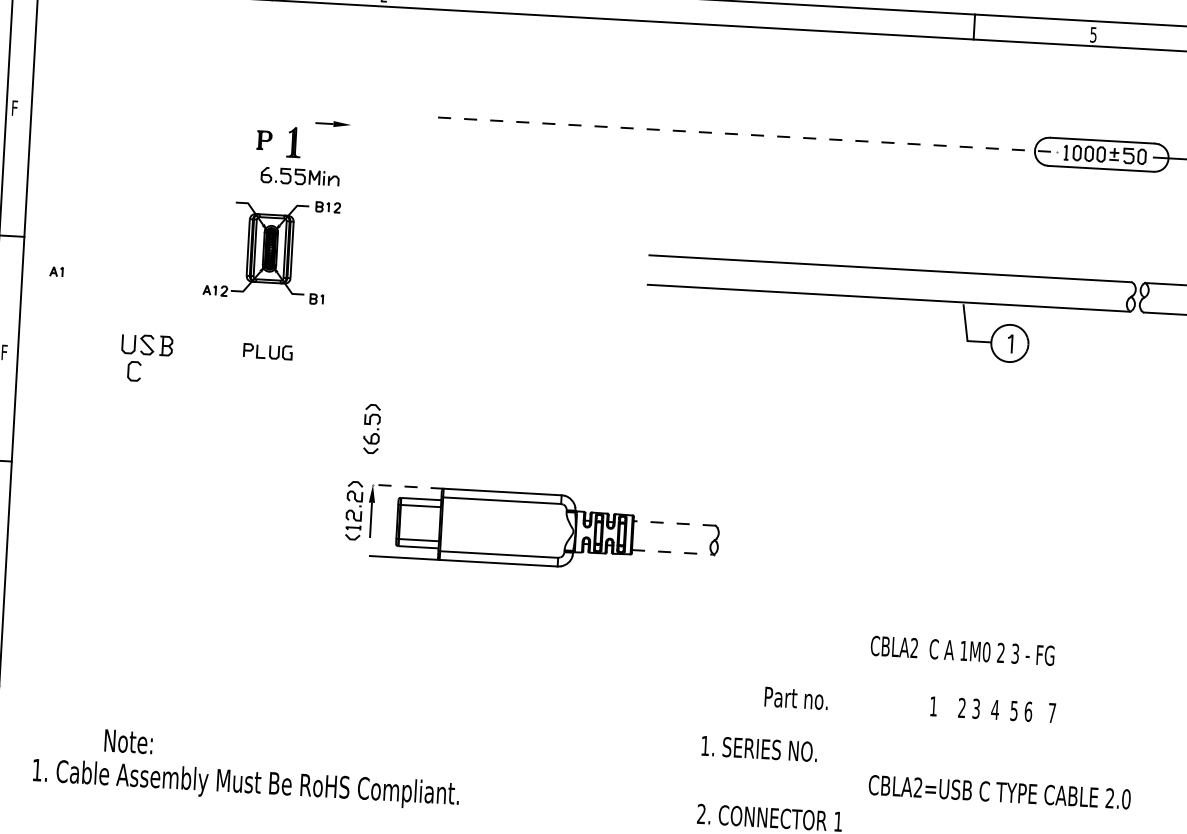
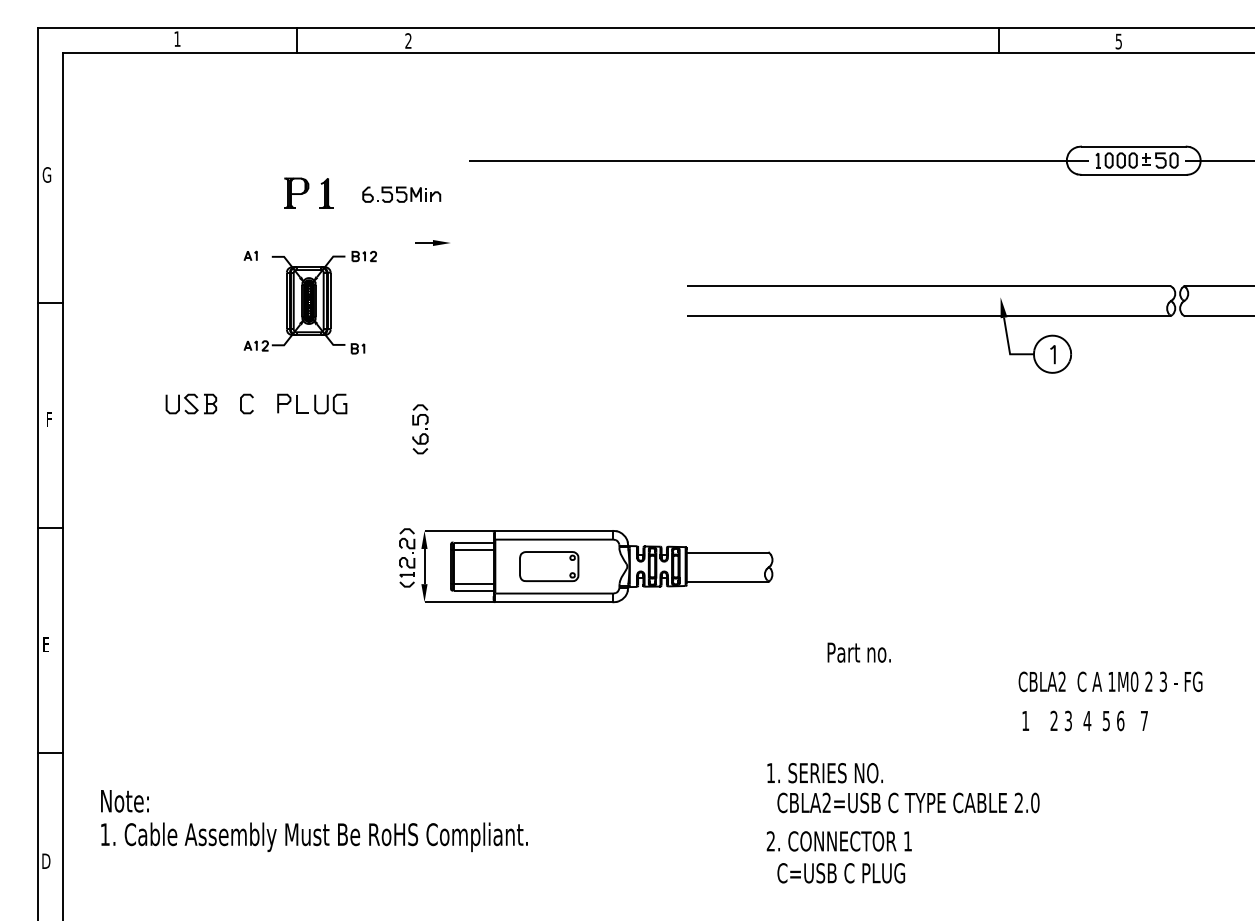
text: (15, 107) -> (46, 174), F -> G
part: (333, 123) -> (432, 242), moved
line: (748, 134) -> (779, 160), dashed -> solid
part: (264, 139) -> (296, 192), size x1.67
part: (300, 176) -> (401, 194), moved
part: (56, 271) -> (250, 255), moved
fill: (963, 294) -> (1003, 307), added
part: (268, 351) -> (312, 403), size x1.43
curve: (128, 370) -> (241, 403), moved
part: (372, 429) -> (420, 429), moved
line: (407, 486) -> (459, 530), dashed -> solid
line: (674, 523) -> (727, 552), dashed -> solid
part: (495, 527) -> (549, 566), added
fill: (369, 547) -> (424, 593), added
line: (673, 552) -> (728, 581), dashed -> solid
text: (962, 650) -> (1110, 681), moved
text: (795, 698) -> (858, 652), moved
text: (992, 709) -> (1084, 720), moved
text: (128, 742) -> (124, 801), moved
text: (999, 791) -> (908, 802), moved

